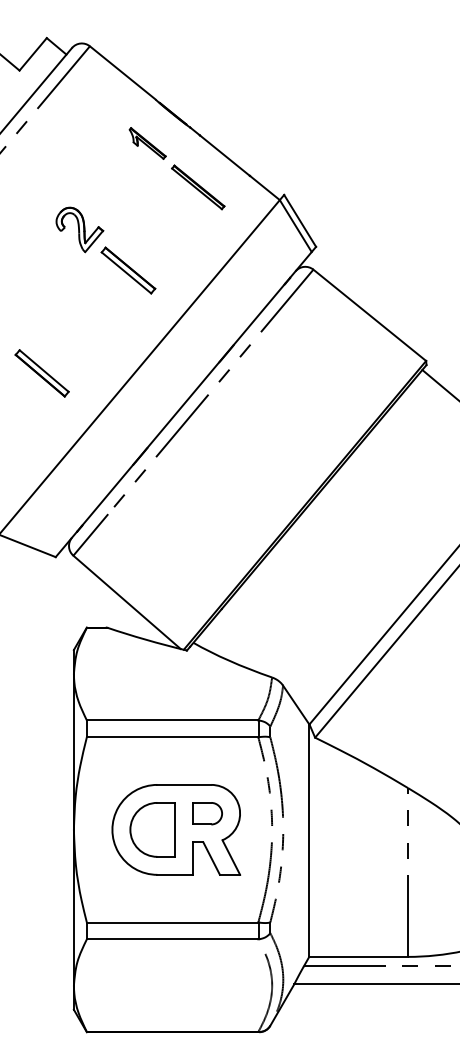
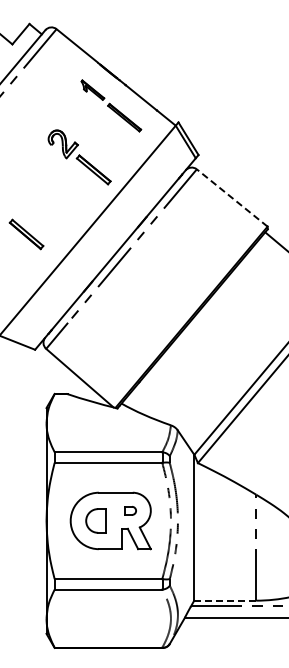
part: (105, 250) -> (79, 157), moved
line: (370, 316) -> (232, 198), solid -> dashed
part: (207, 813) -> (130, 510), size x0.6
part: (151, 829) -> (95, 520), size x0.7
line: (359, 956) -> (225, 600), solid -> dashed

